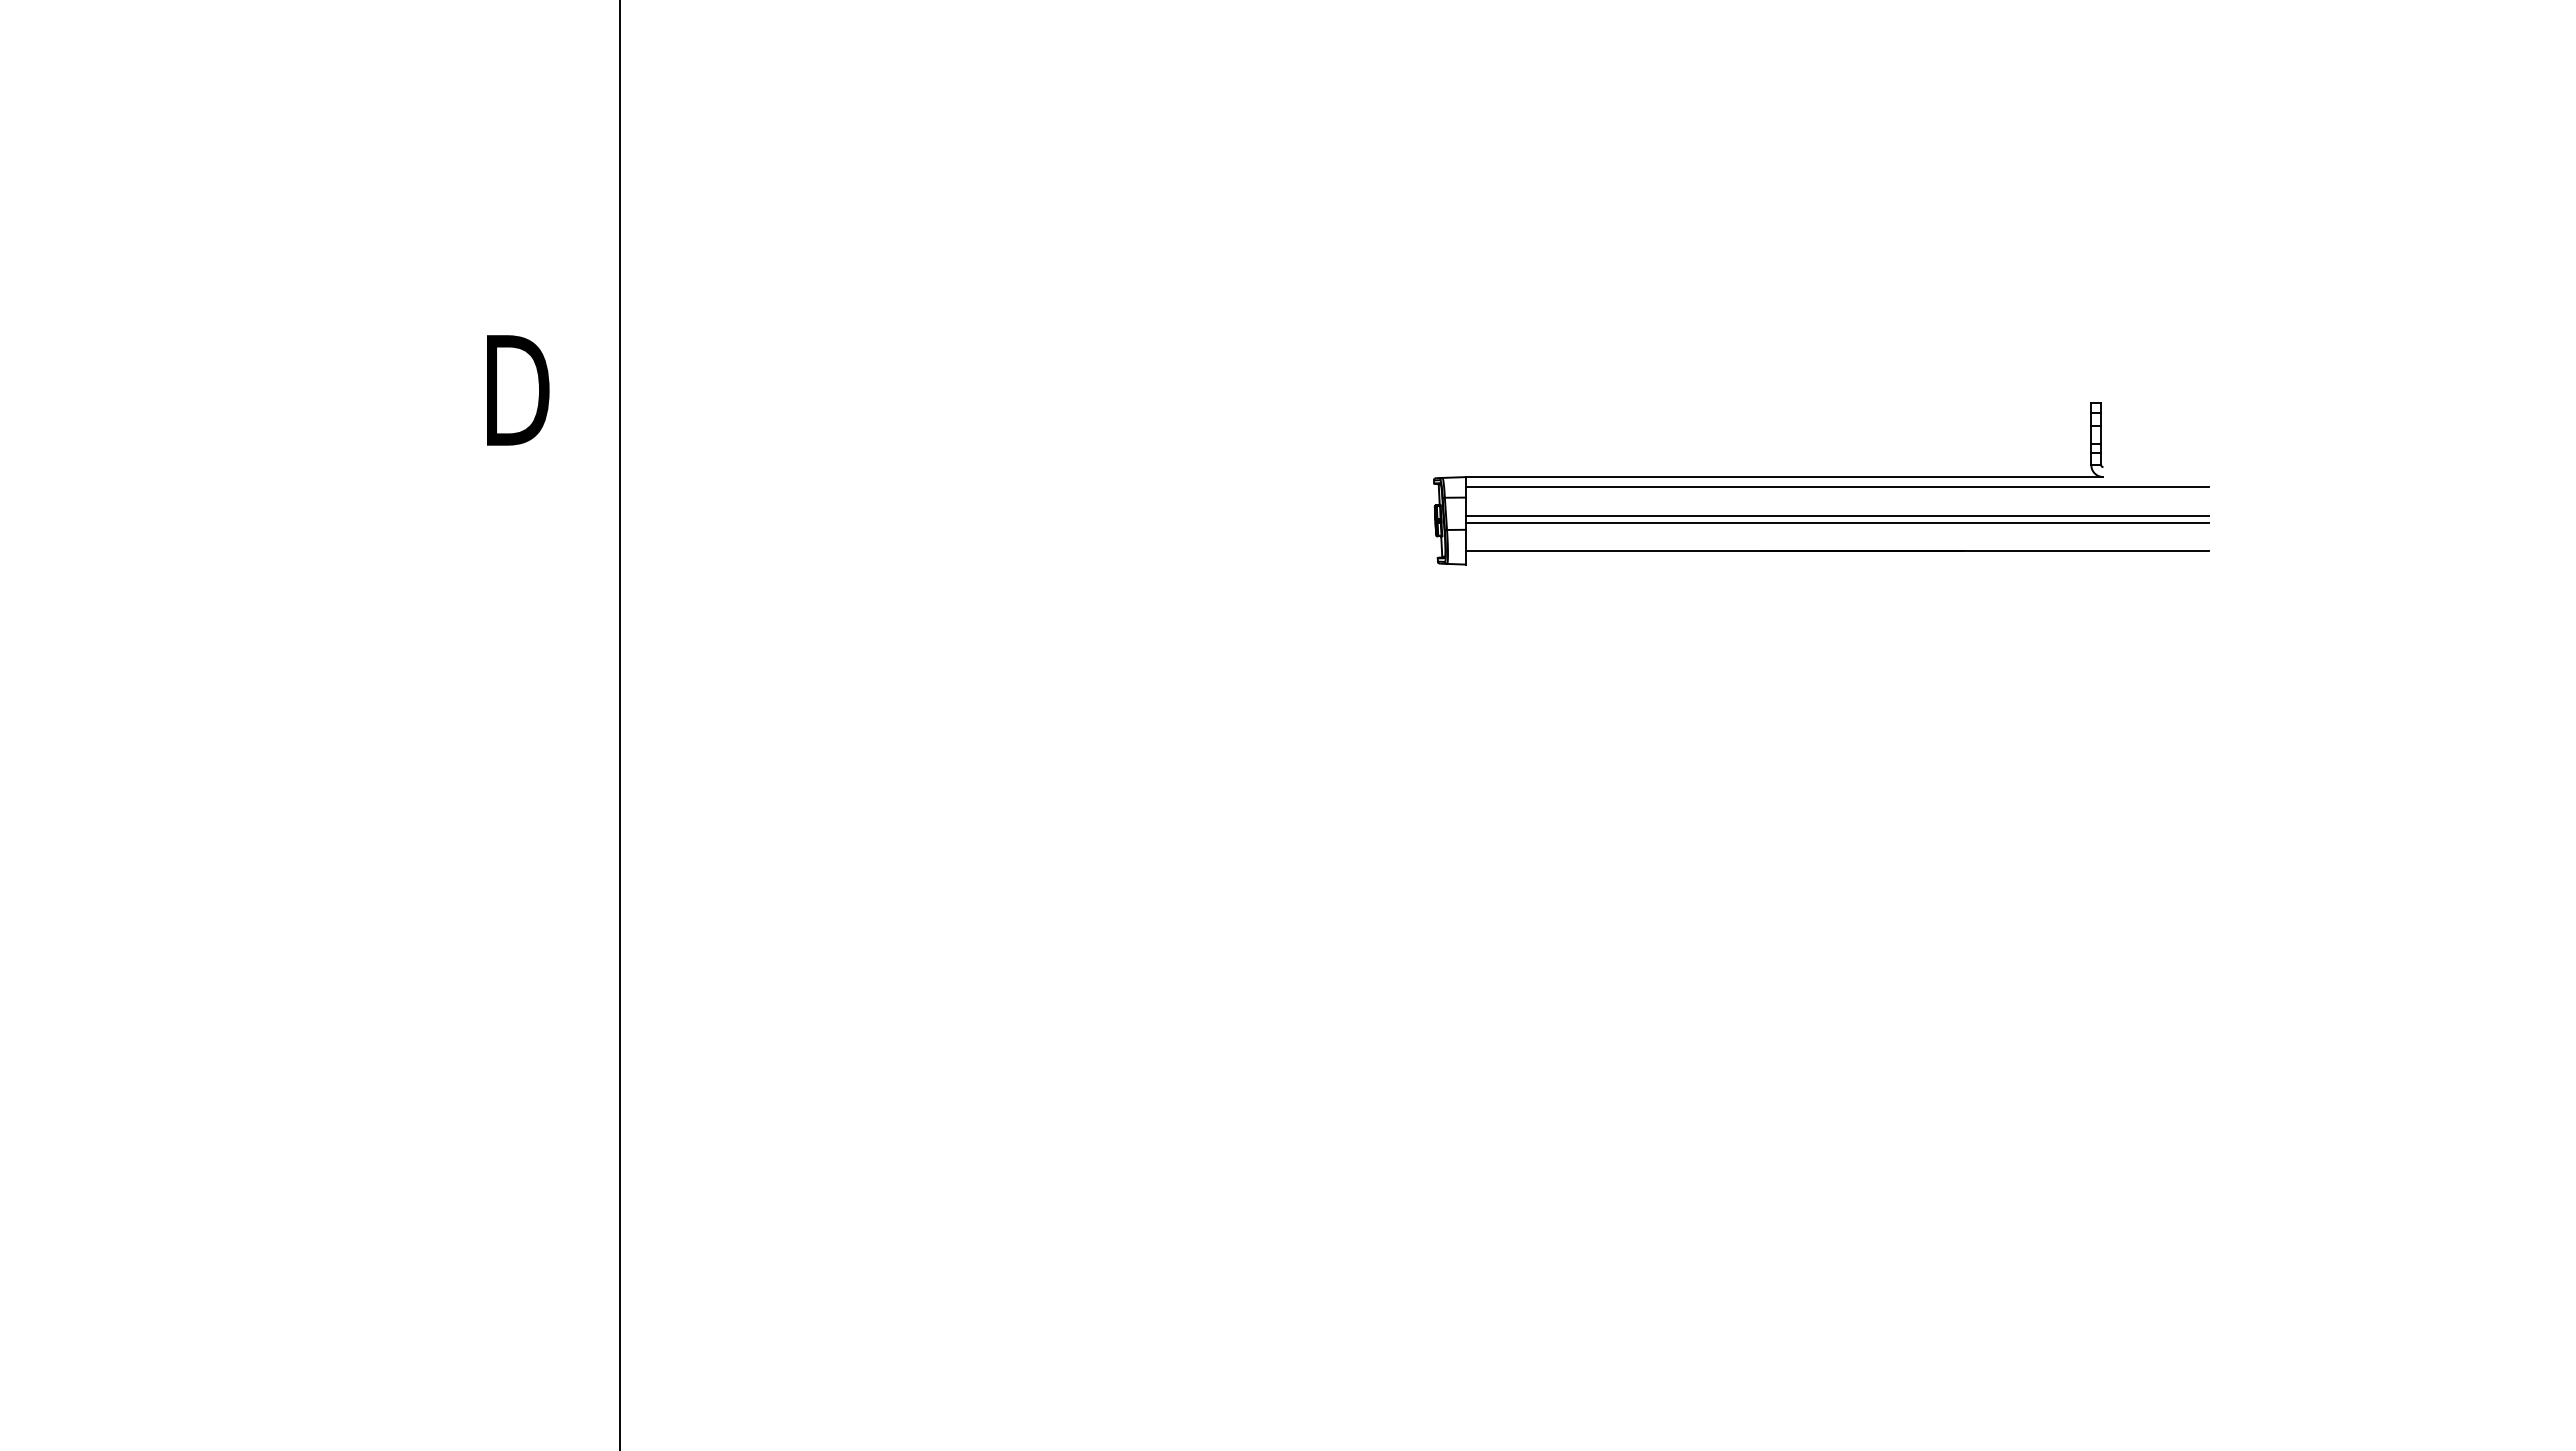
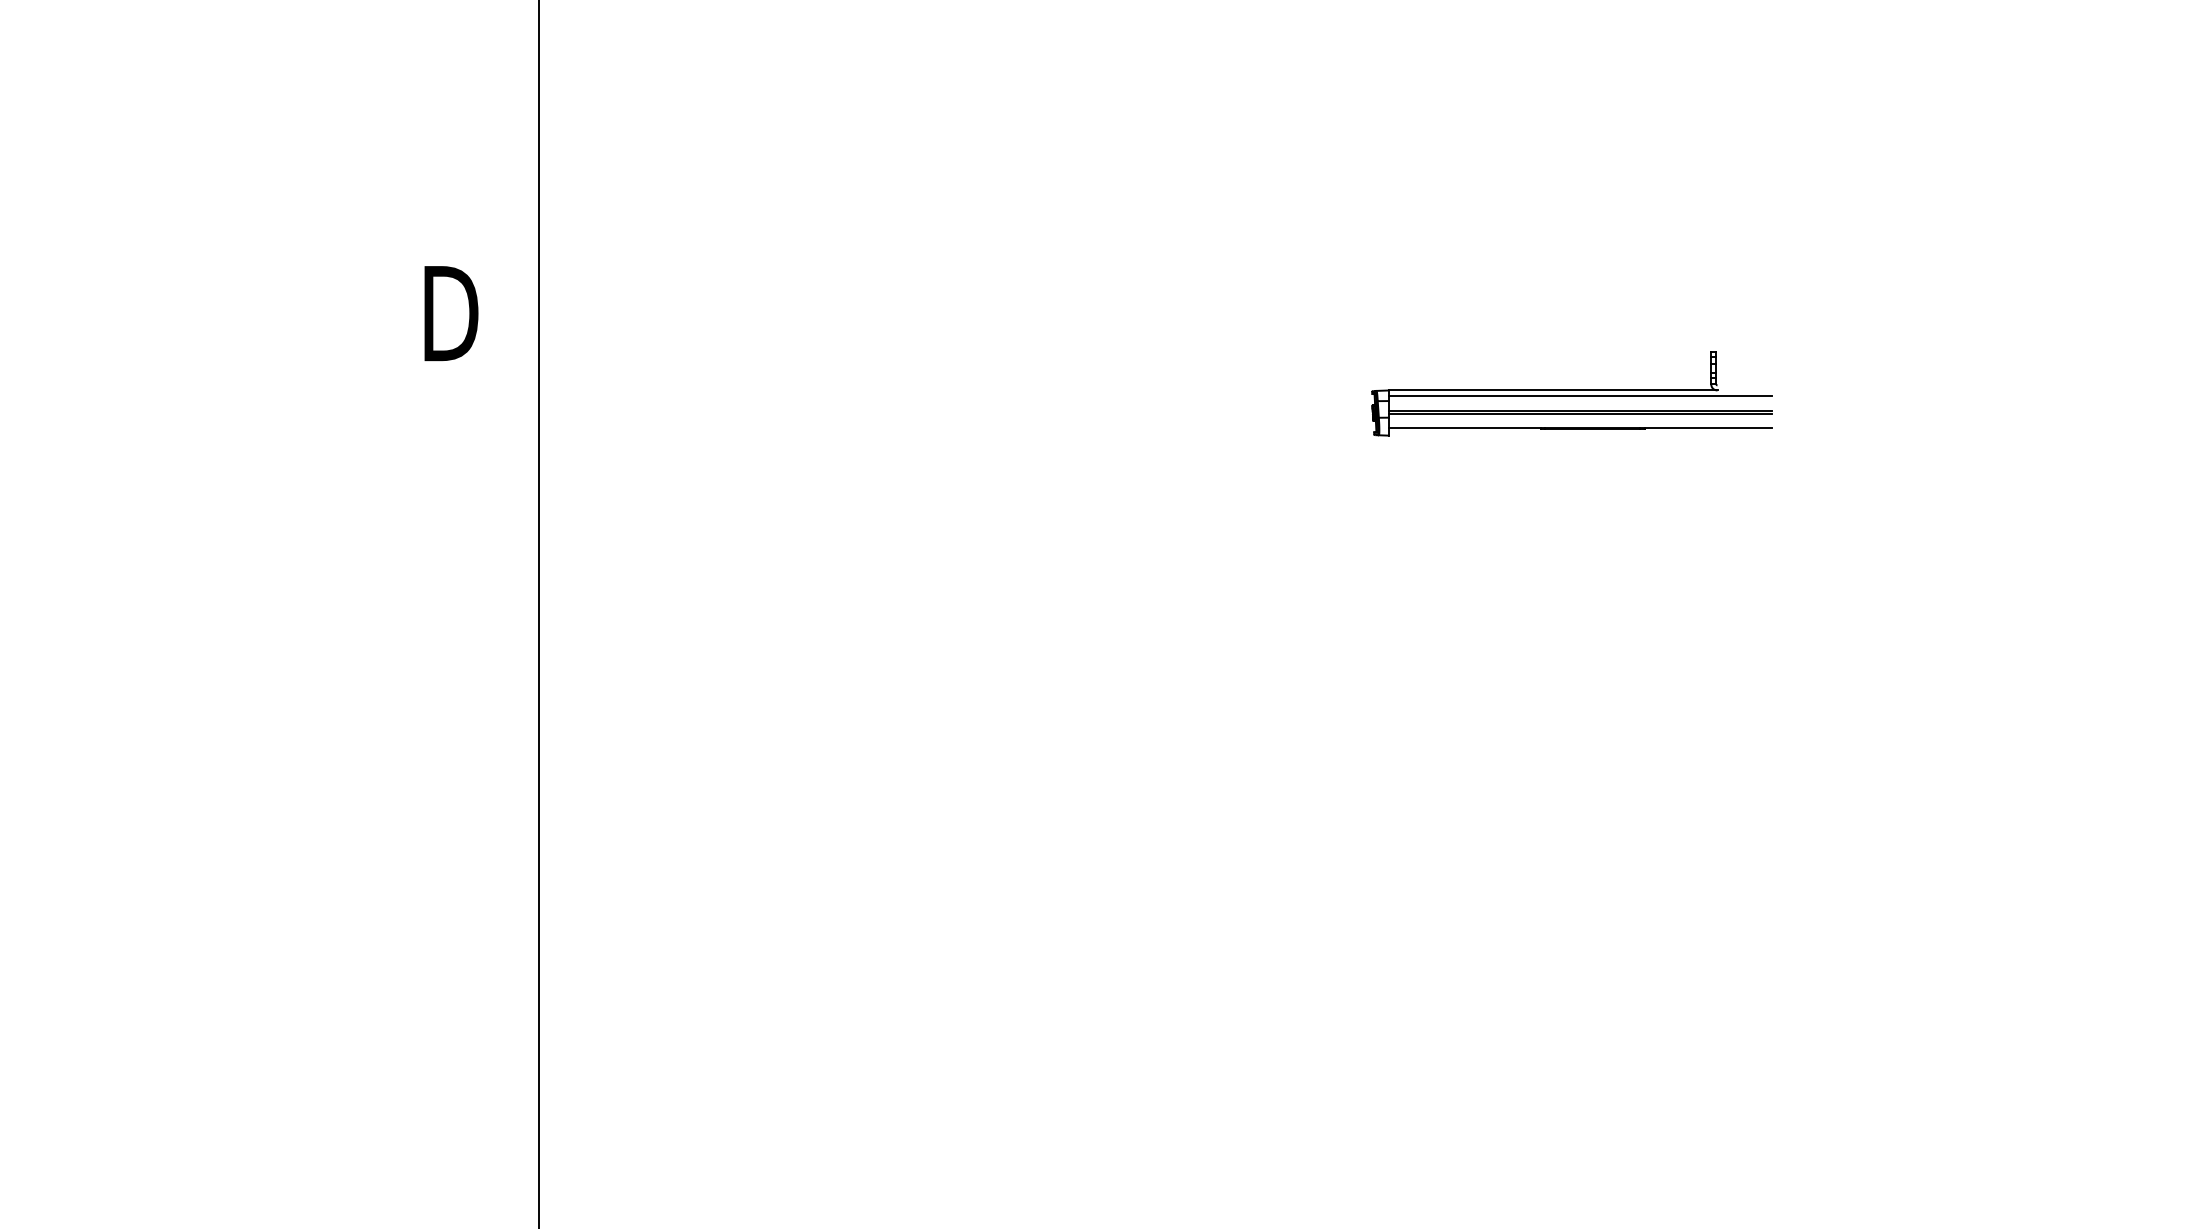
part: (1821, 483) -> (1572, 393), size x0.6

